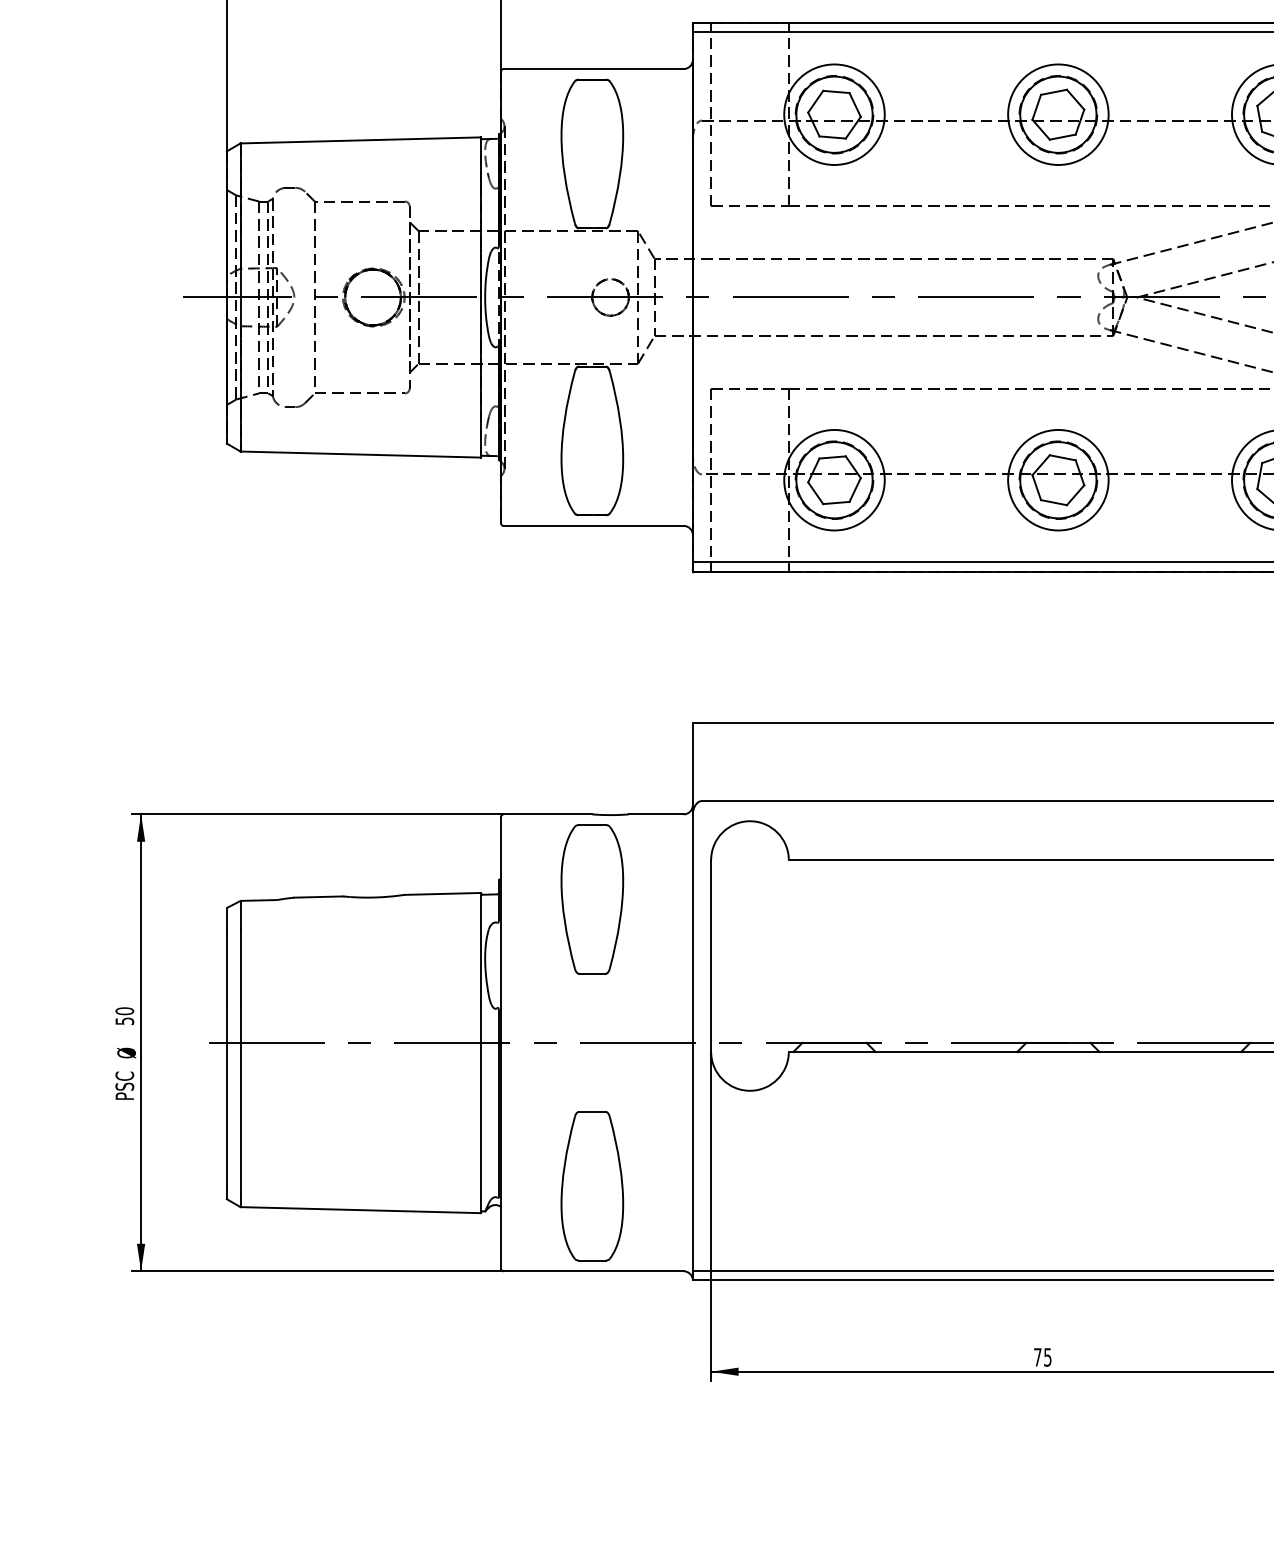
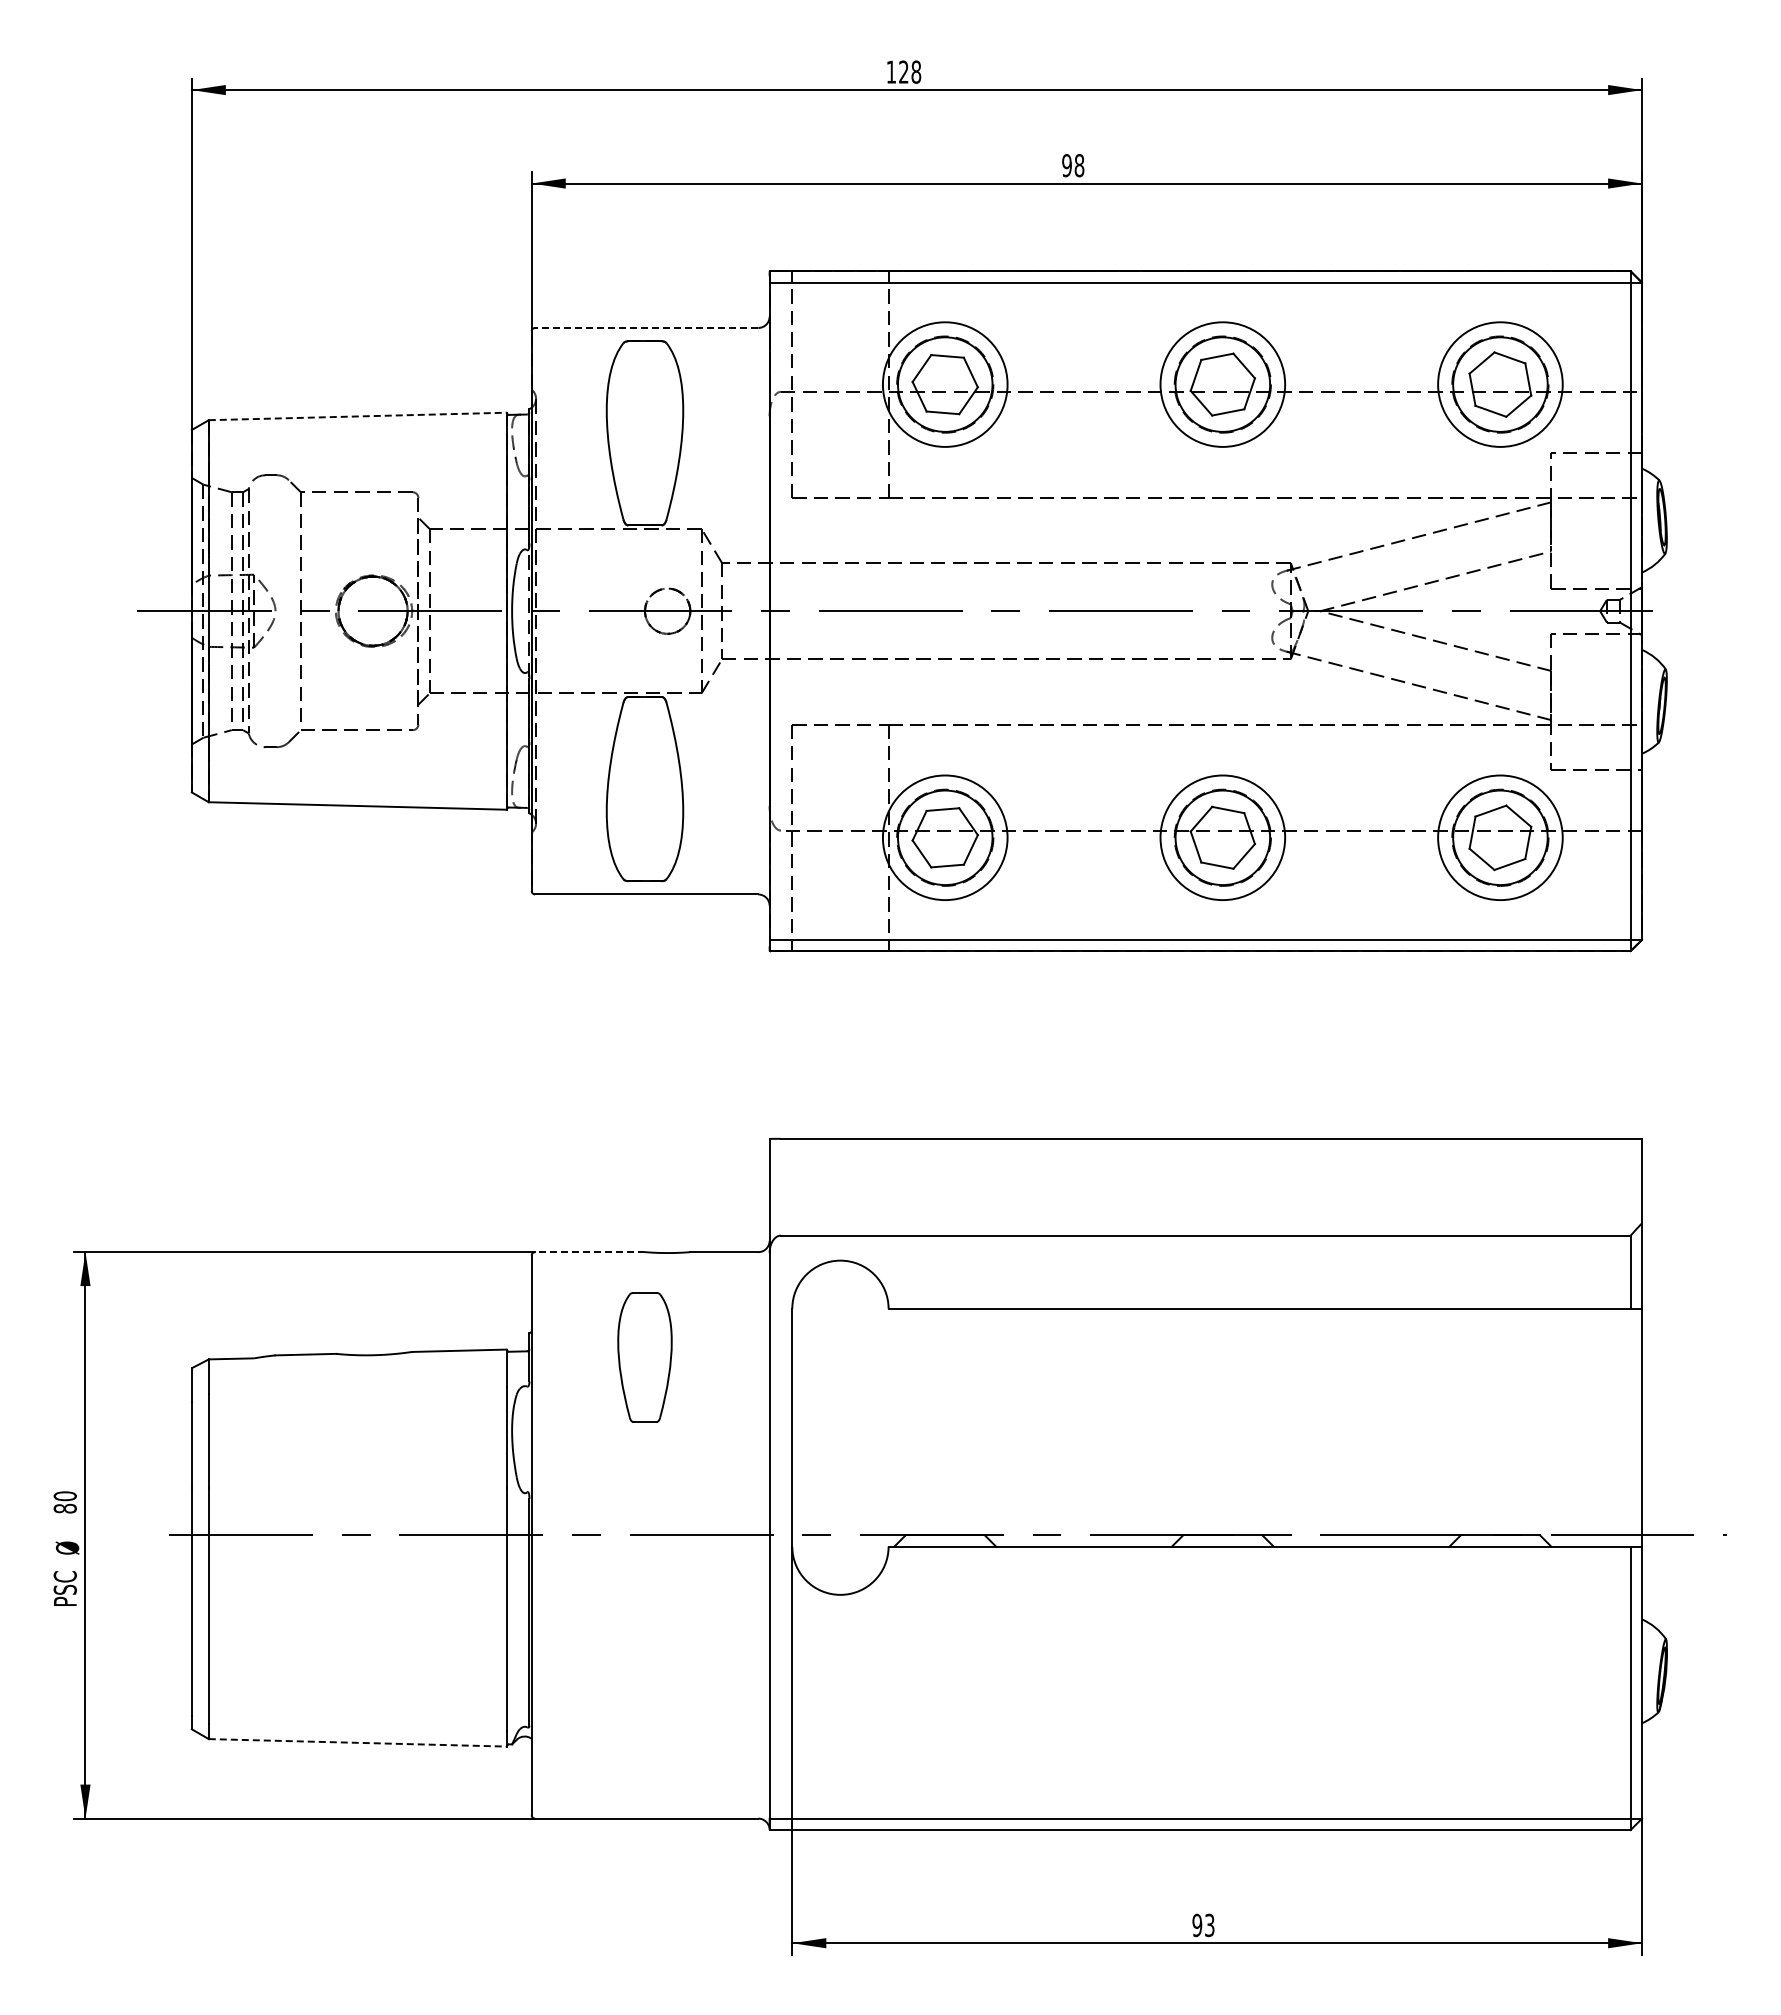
line: (593, 68) -> (646, 327), solid -> dashed
line: (361, 140) -> (358, 416), solid -> dashed
line: (548, 814) -> (590, 1252), solid -> dashed
part: (591, 899) -> (644, 1357), size x0.7
text: (124, 1021) -> (64, 1508), 50 -> 80
part: (591, 1186) -> (644, 1713), removed
line: (361, 1209) -> (358, 1742), solid -> dashed
text: (1042, 1357) -> (1203, 1925), 75 -> 93

